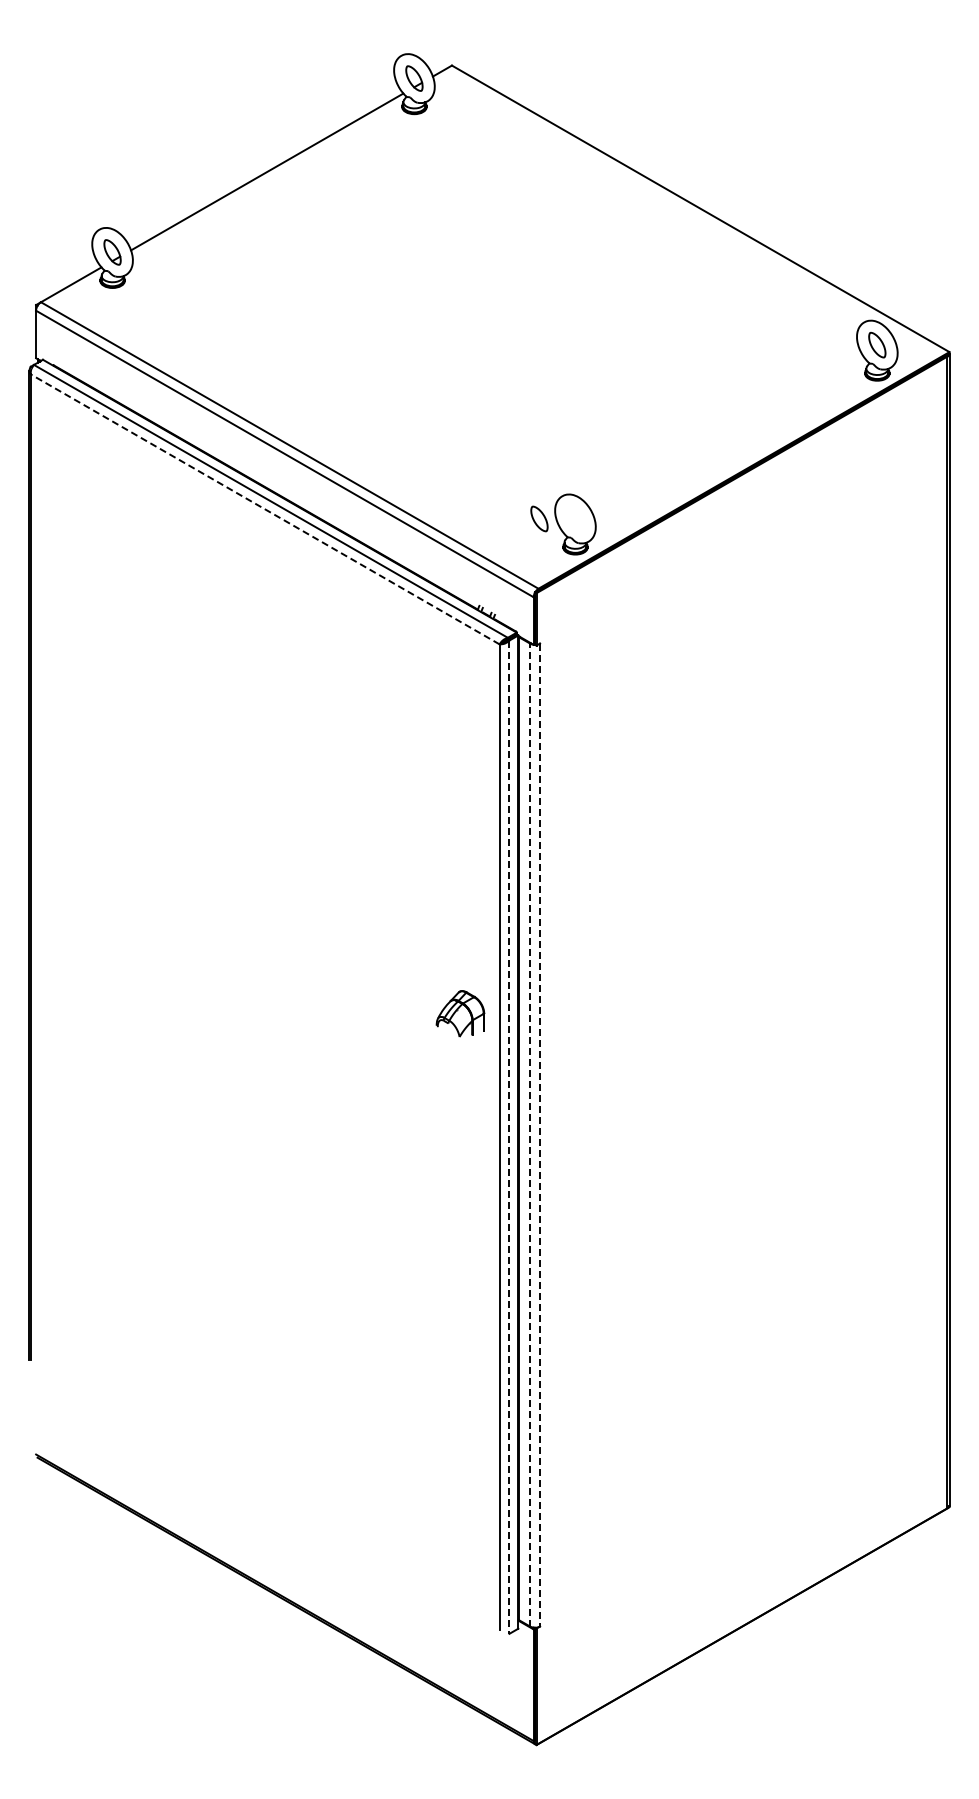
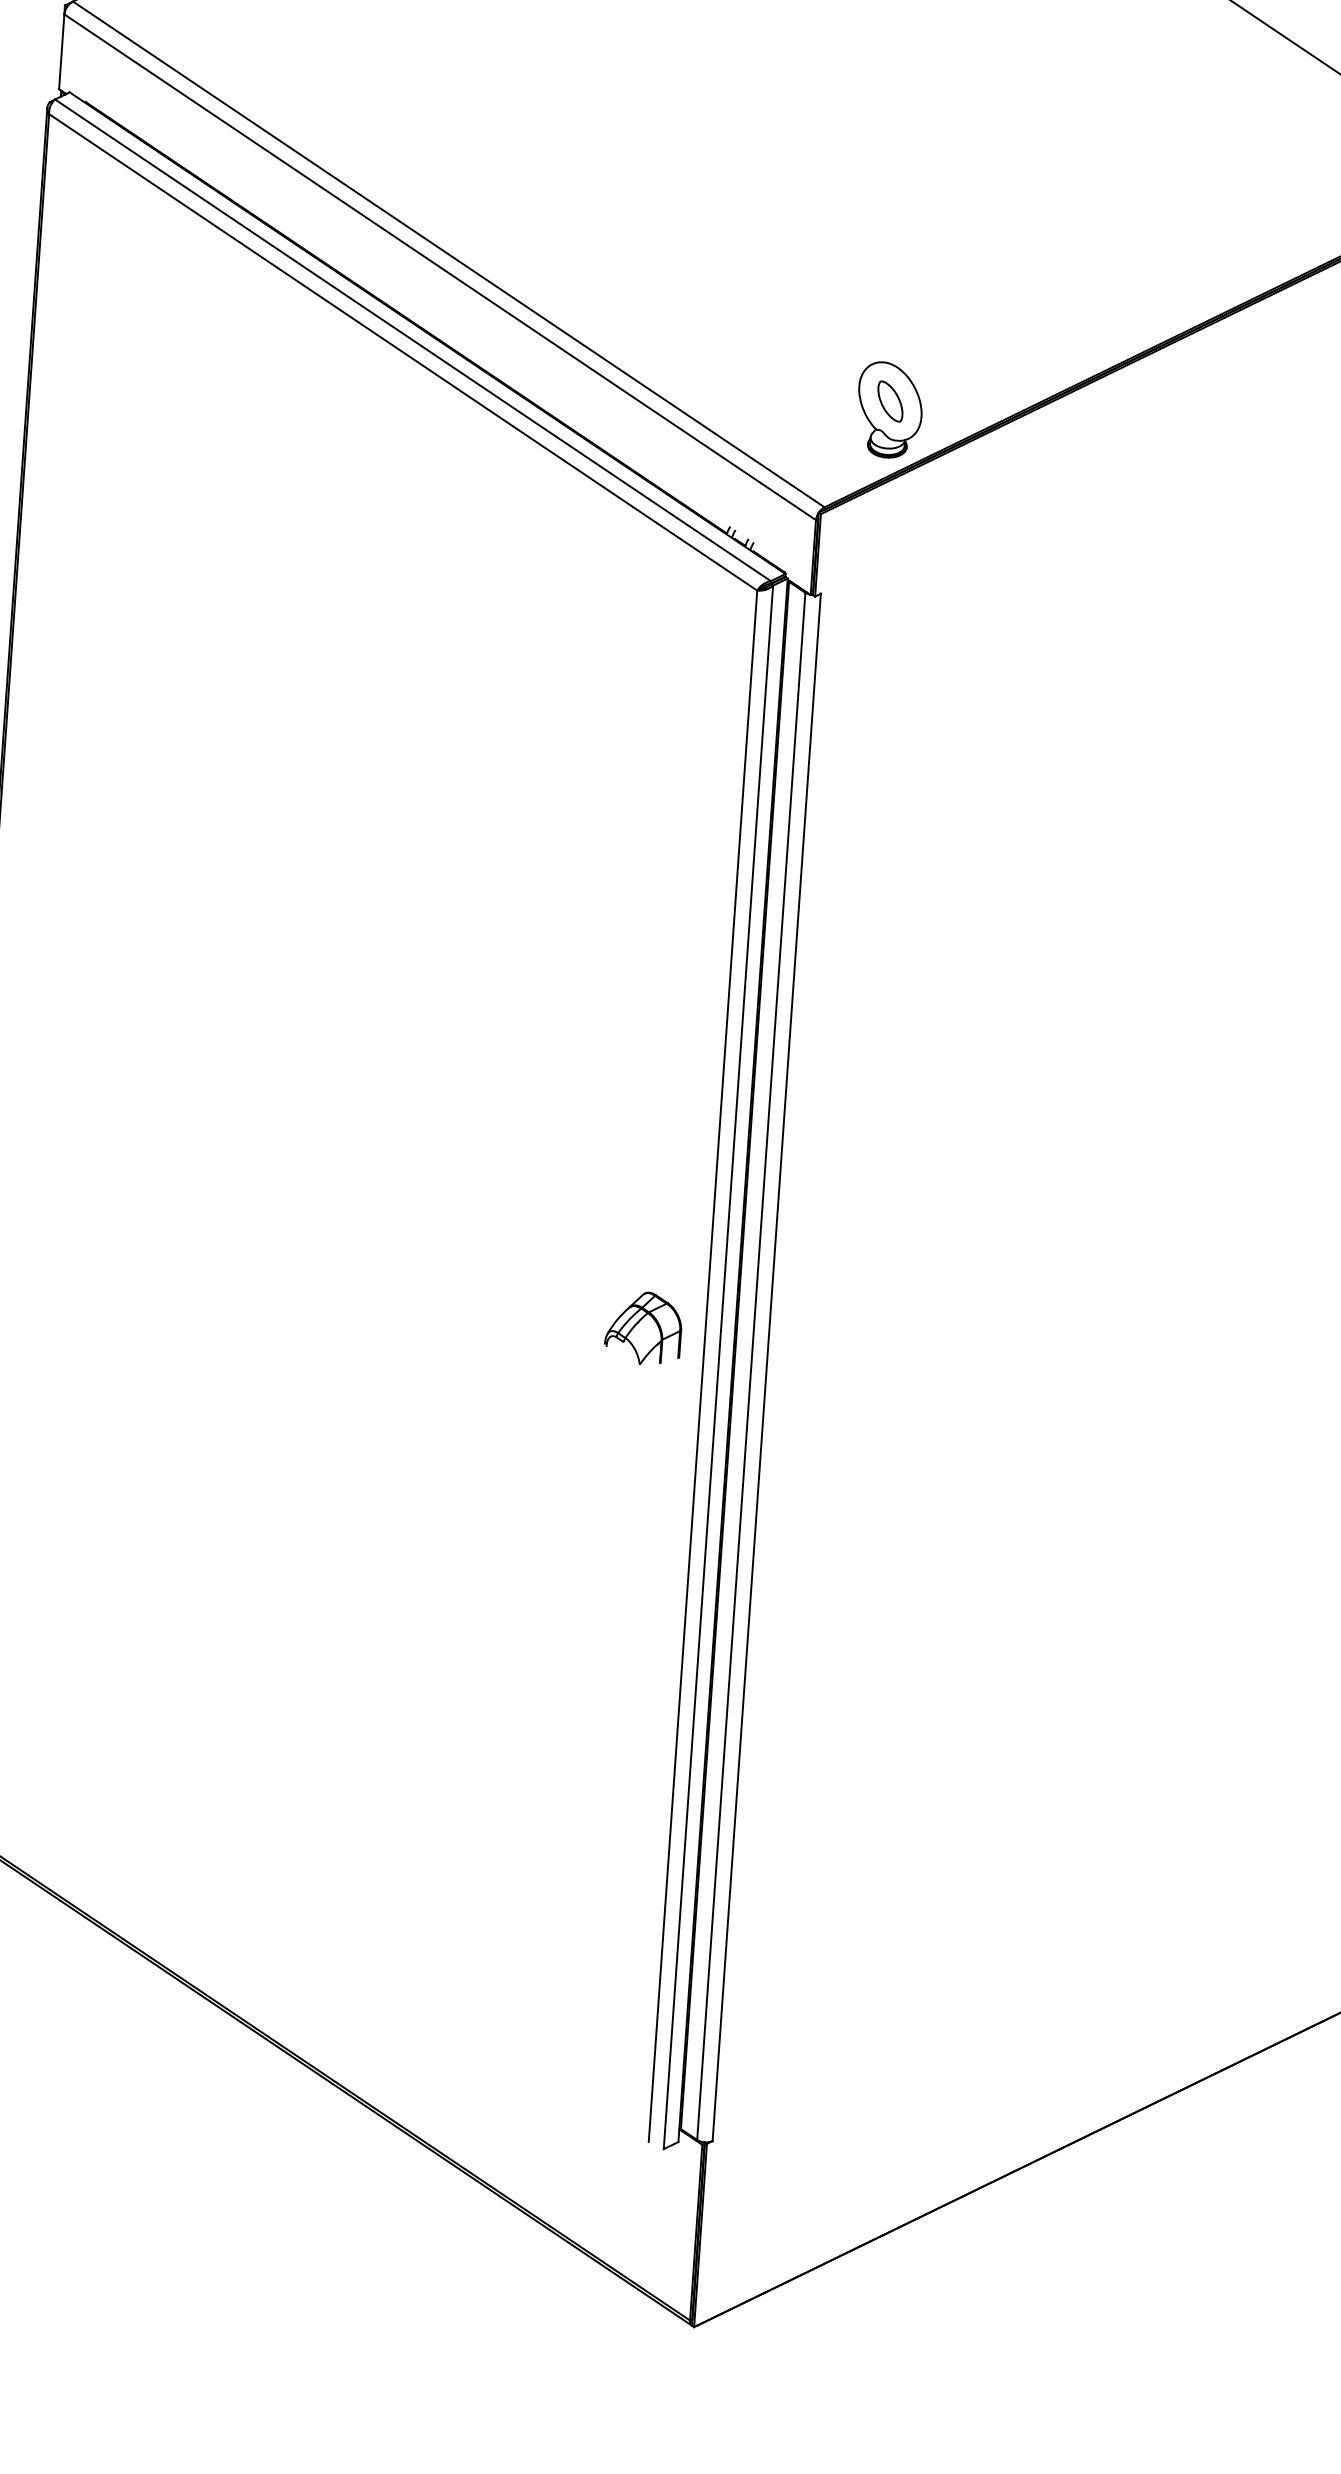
line: (264, 509) -> (401, 352), dashed -> solid
part: (539, 518) -> (890, 400), moved
part: (460, 1013) -> (643, 1327), moved
line: (530, 1134) -> (751, 1365), dashed -> solid
line: (539, 1135) -> (765, 1368), dashed -> solid
line: (509, 1137) -> (718, 1367), dashed -> solid

